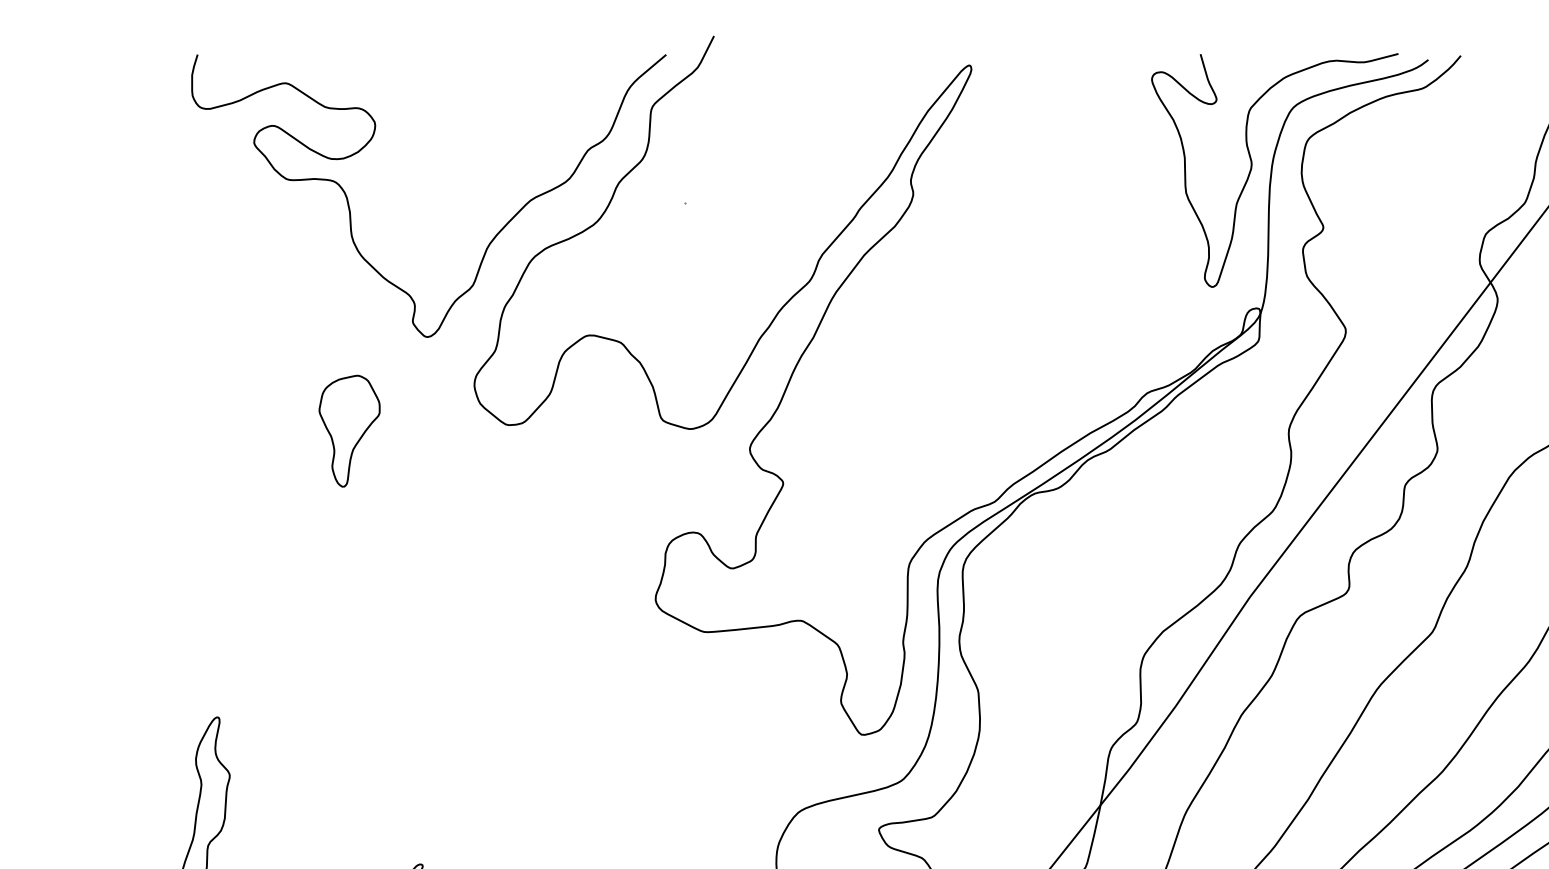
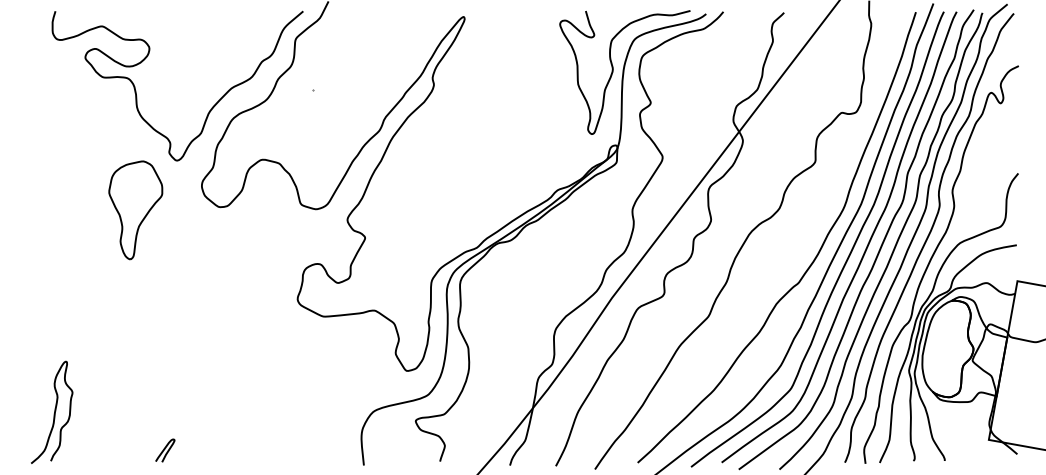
part: (348, 431) -> (135, 210), size x1.67

